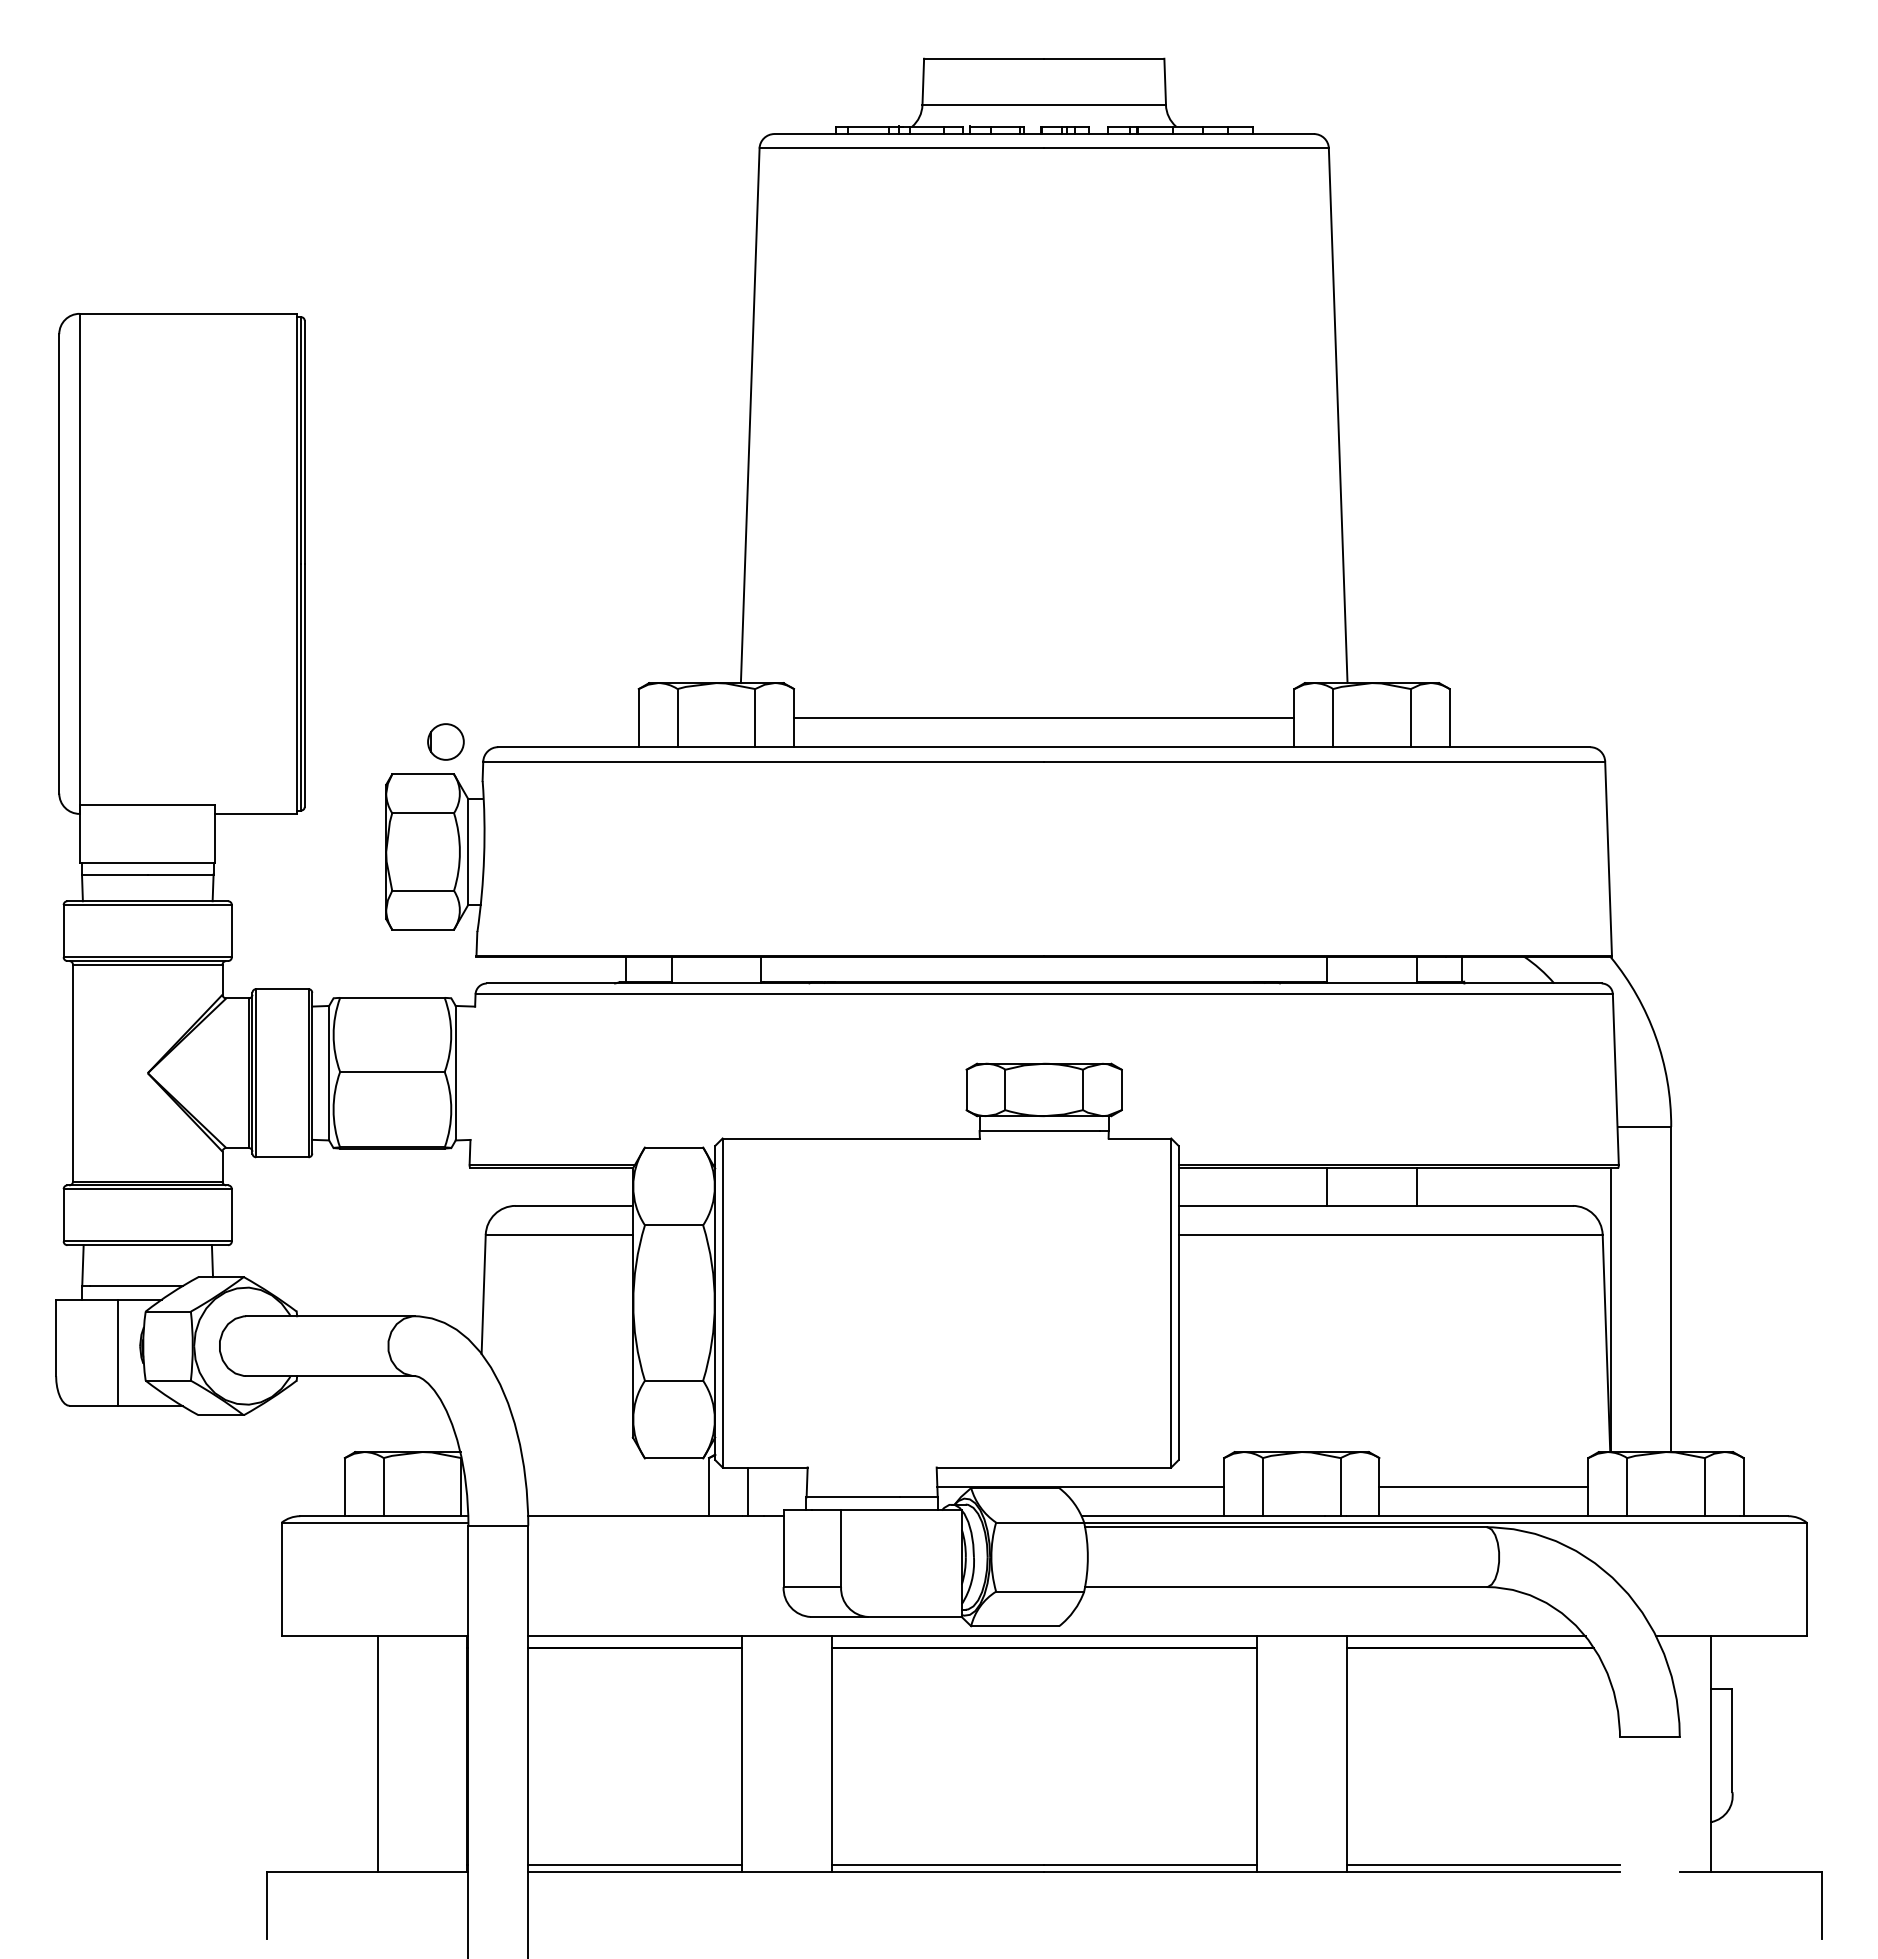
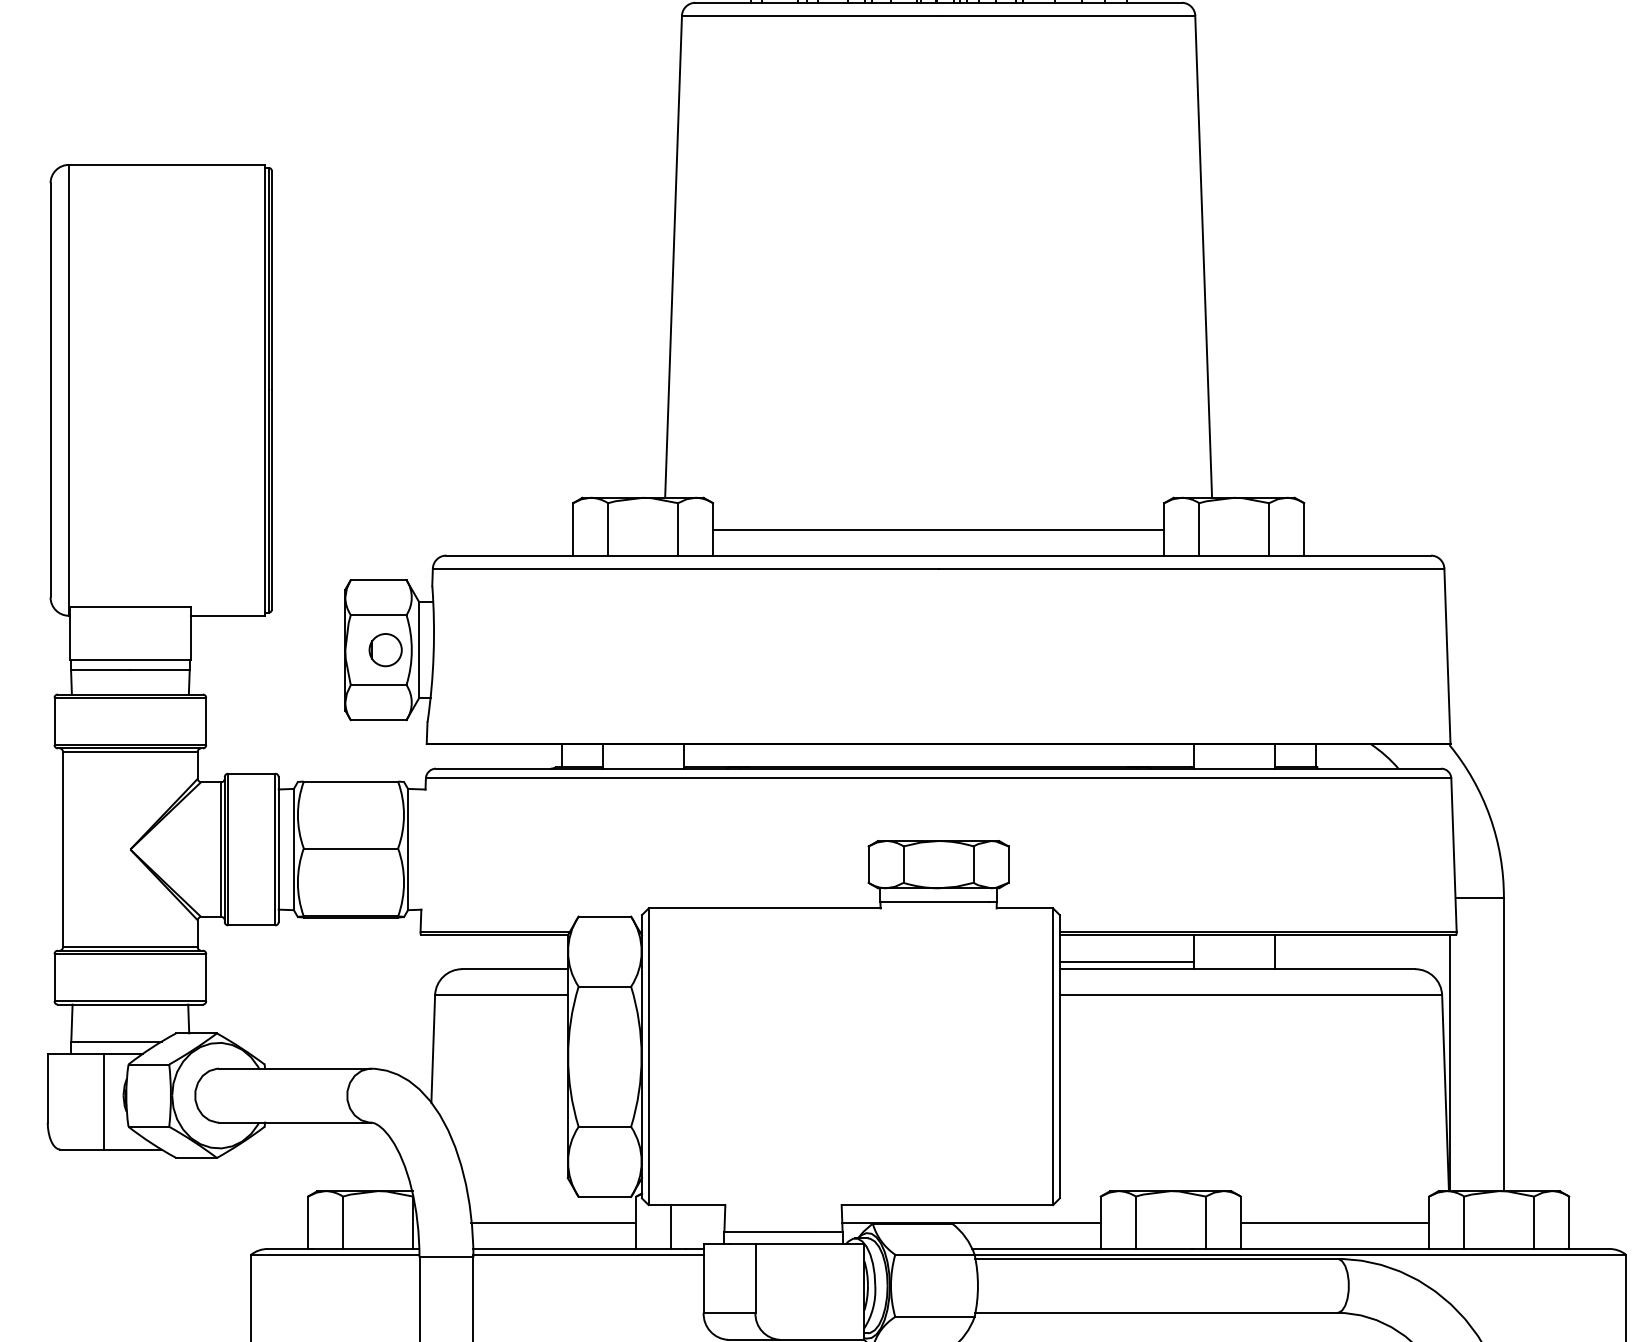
part: (445, 741) -> (385, 649), moved
line: (1252, 1198) -> (1126, 962), added
line: (617, 1487) -> (553, 1223), added
line: (655, 1522) -> (588, 1254), added

